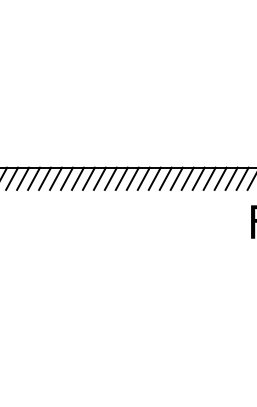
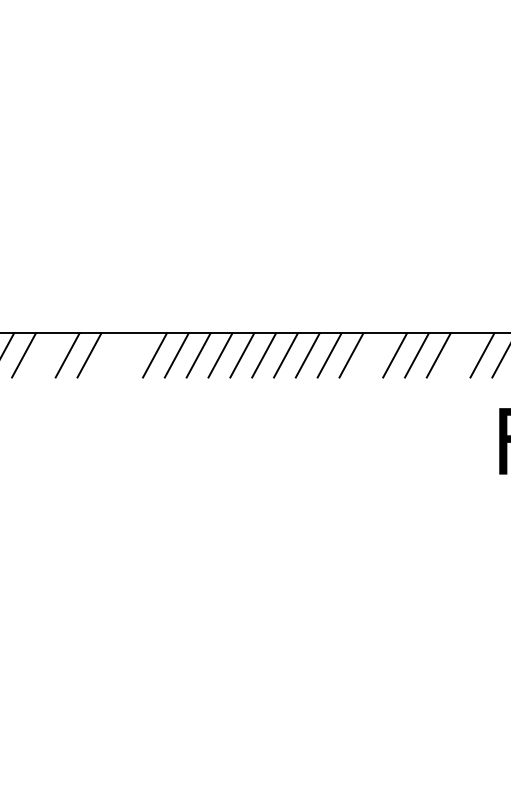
line: (23, 178) -> (46, 354), removed
line: (55, 178) -> (110, 354), removed
line: (66, 178) -> (132, 354), removed
line: (187, 178) -> (372, 354), removed
line: (231, 178) -> (460, 354), removed

